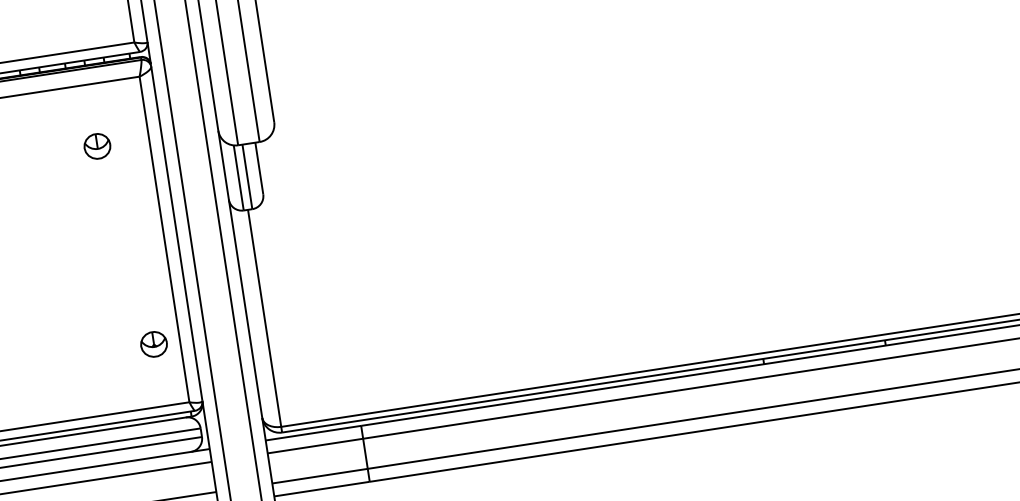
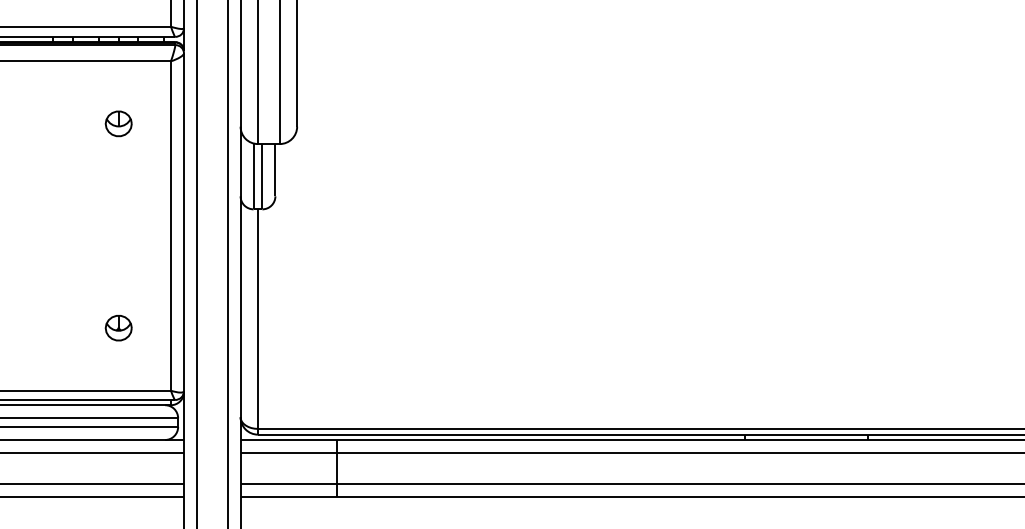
part: (153, 344) -> (118, 328), moved

